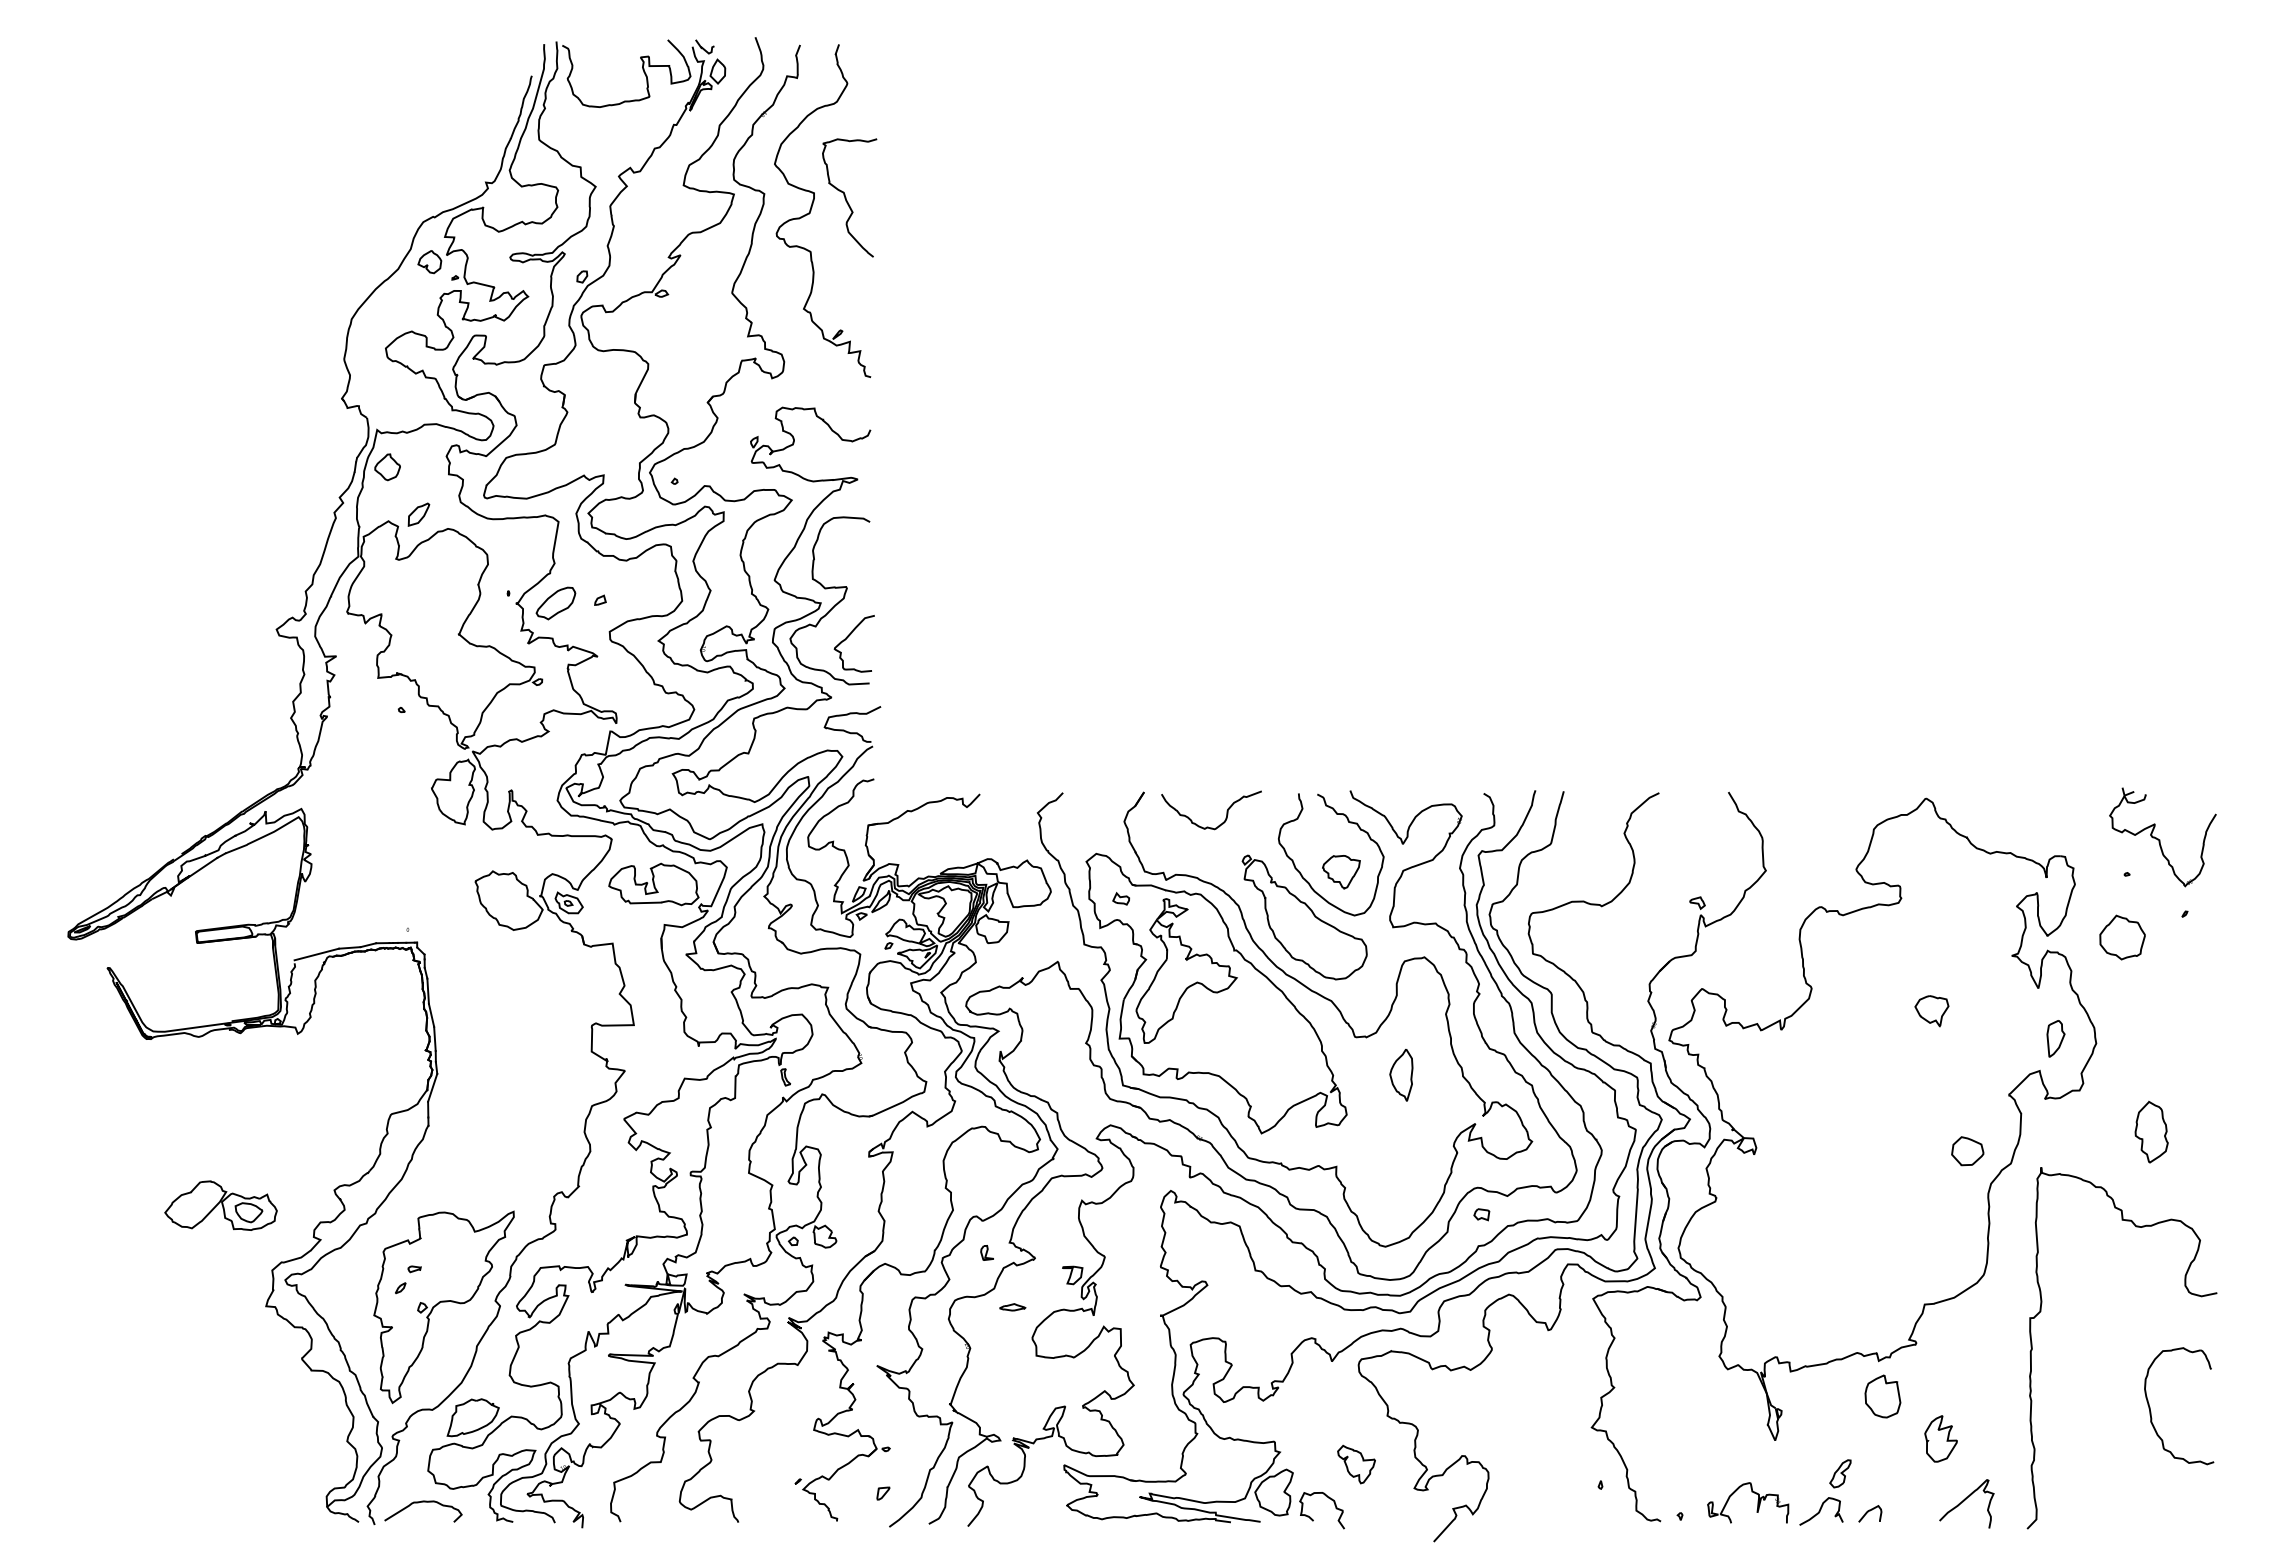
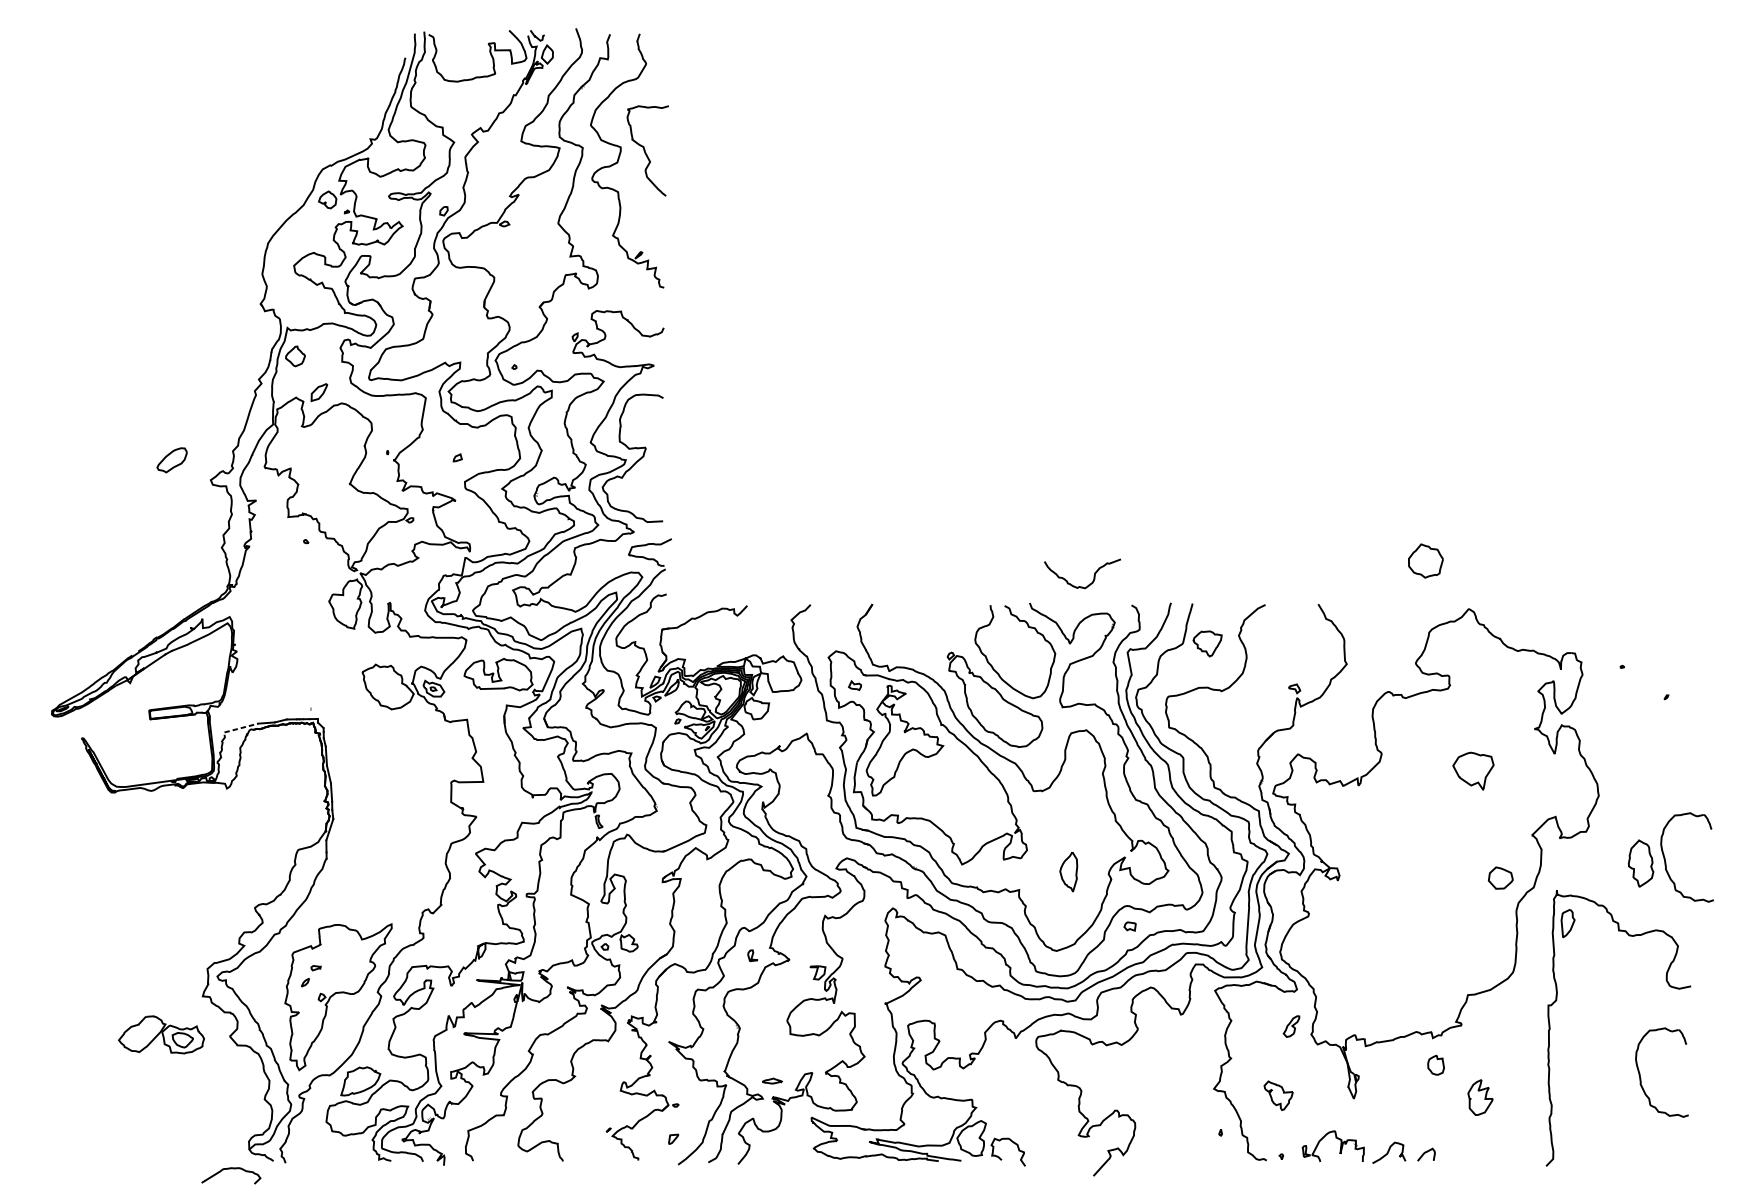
part: (555, 603) -> (171, 460), moved
curve: (848, 637) -> (647, 486), removed
curve: (1226, 810) -> (1094, 573), moved
part: (2162, 837) -> (1649, 638), removed
part: (1341, 872) -> (1207, 644), moved
part: (2122, 937) -> (1425, 561), moved
line: (316, 954) -> (241, 728), solid -> dashed
part: (1931, 1011) -> (1473, 771), size x1.6
part: (2055, 1038) -> (1567, 923), moved
part: (1401, 1075) -> (1068, 872), moved
part: (2184, 1129) -> (1666, 861), added
part: (220, 1205) -> (161, 1034), moved
part: (1012, 1307) -> (772, 1081), moved
part: (1882, 1396) -> (1435, 1065), size x0.6
part: (1356, 1464) -> (1278, 1095), moved
part: (1840, 1473) -> (1291, 1026), moved
curve: (1964, 1501) -> (1498, 1145), removed
curve: (423, 1502) -> (231, 1168), moved

